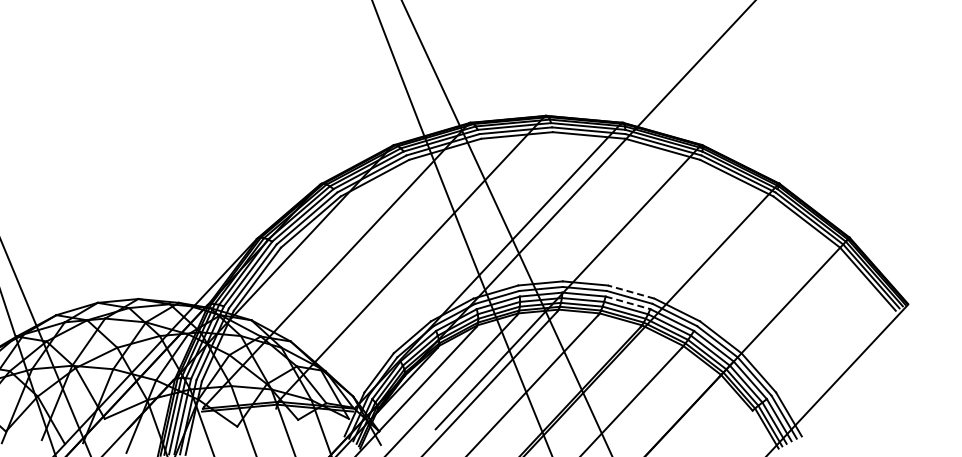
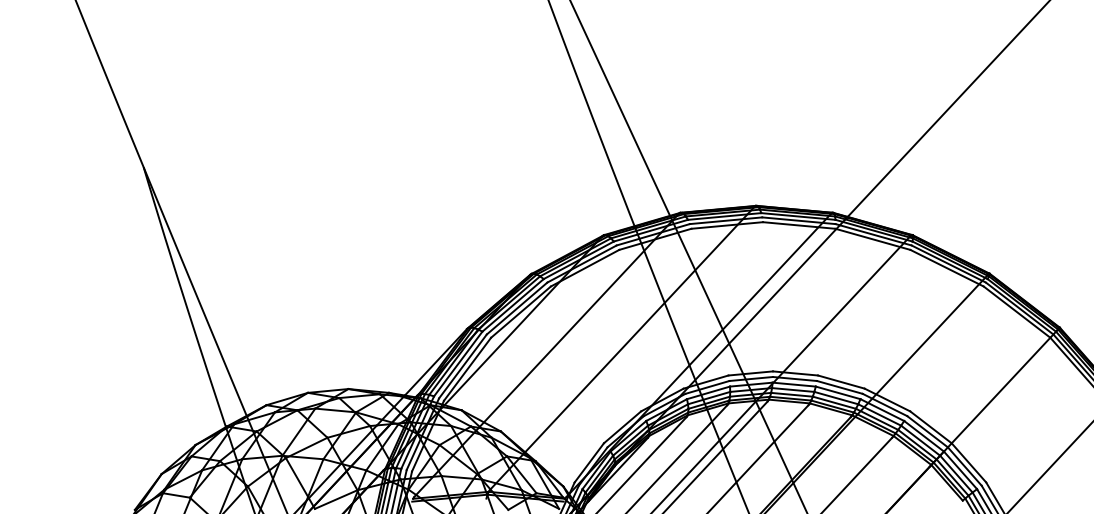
line: (630, 291) -> (840, 381), dashed -> solid
line: (628, 303) -> (838, 393), dashed -> solid

